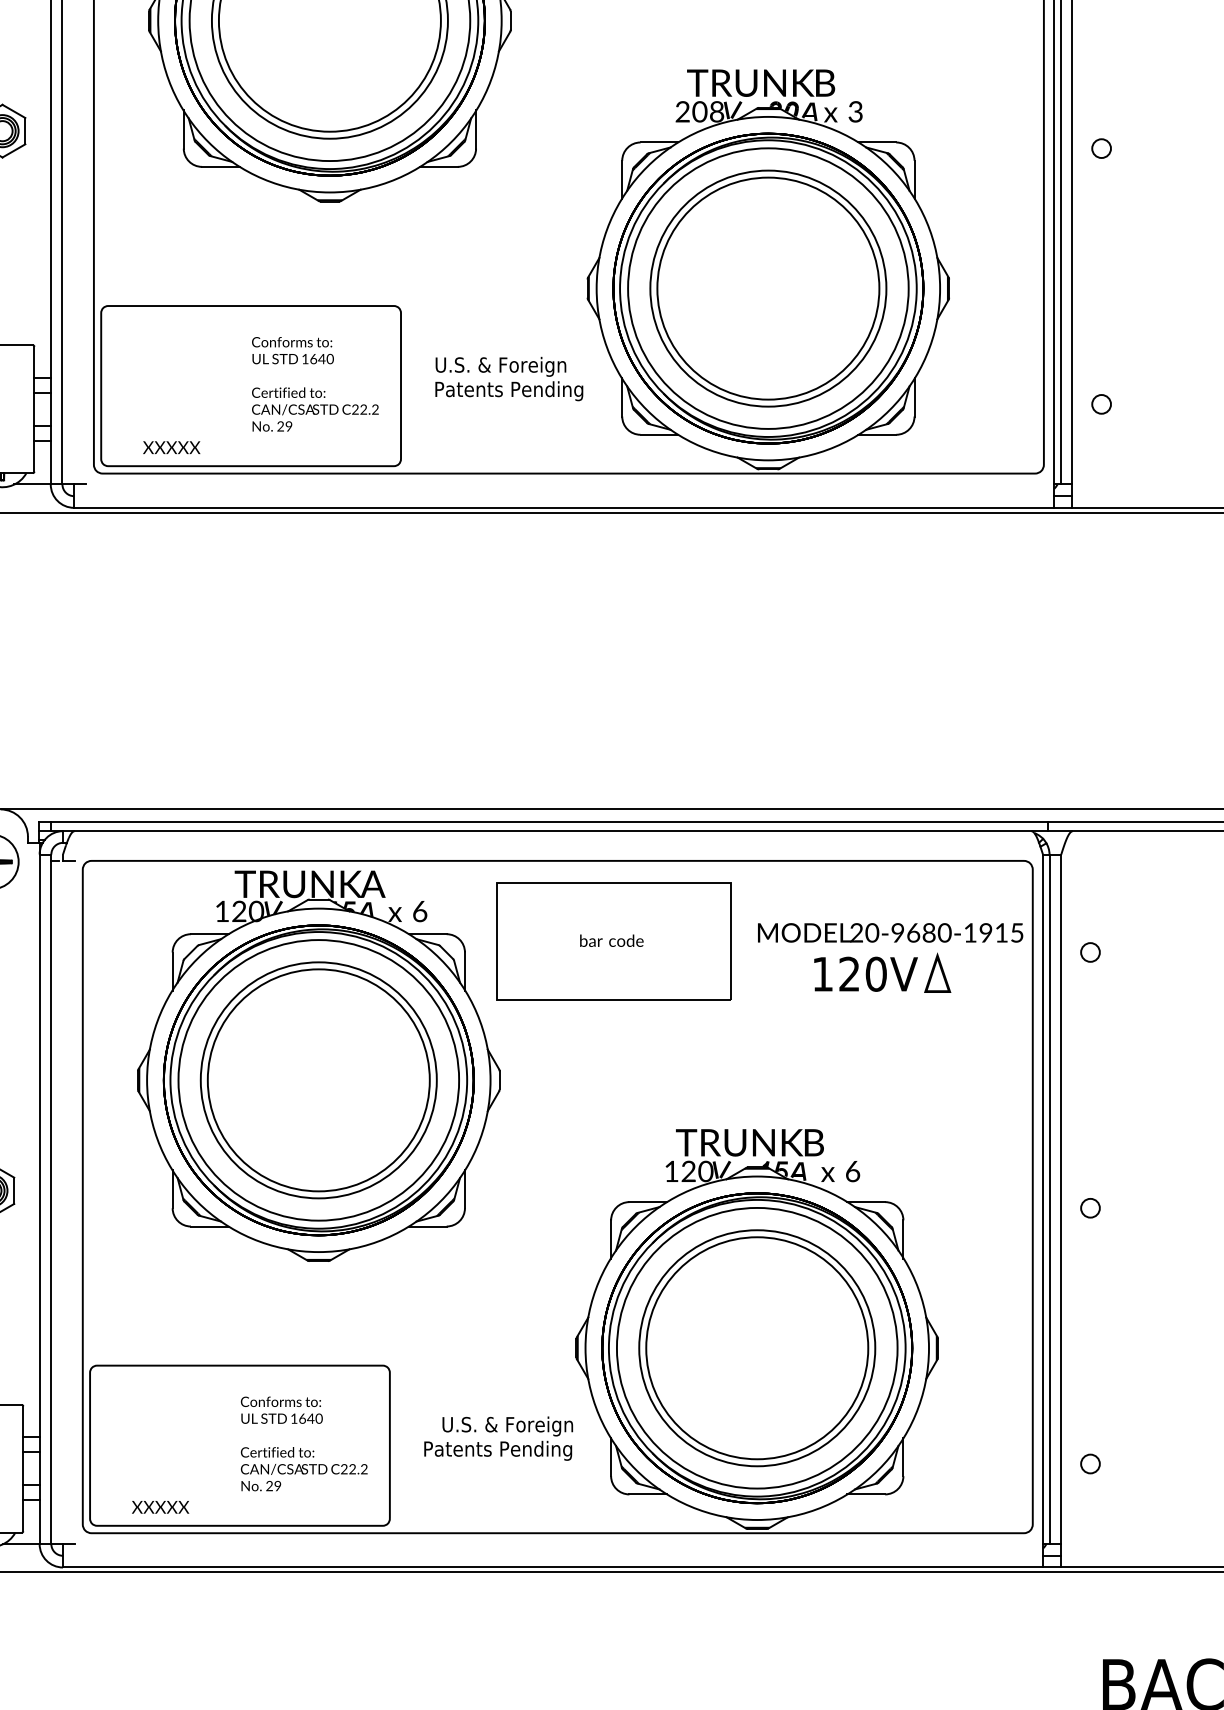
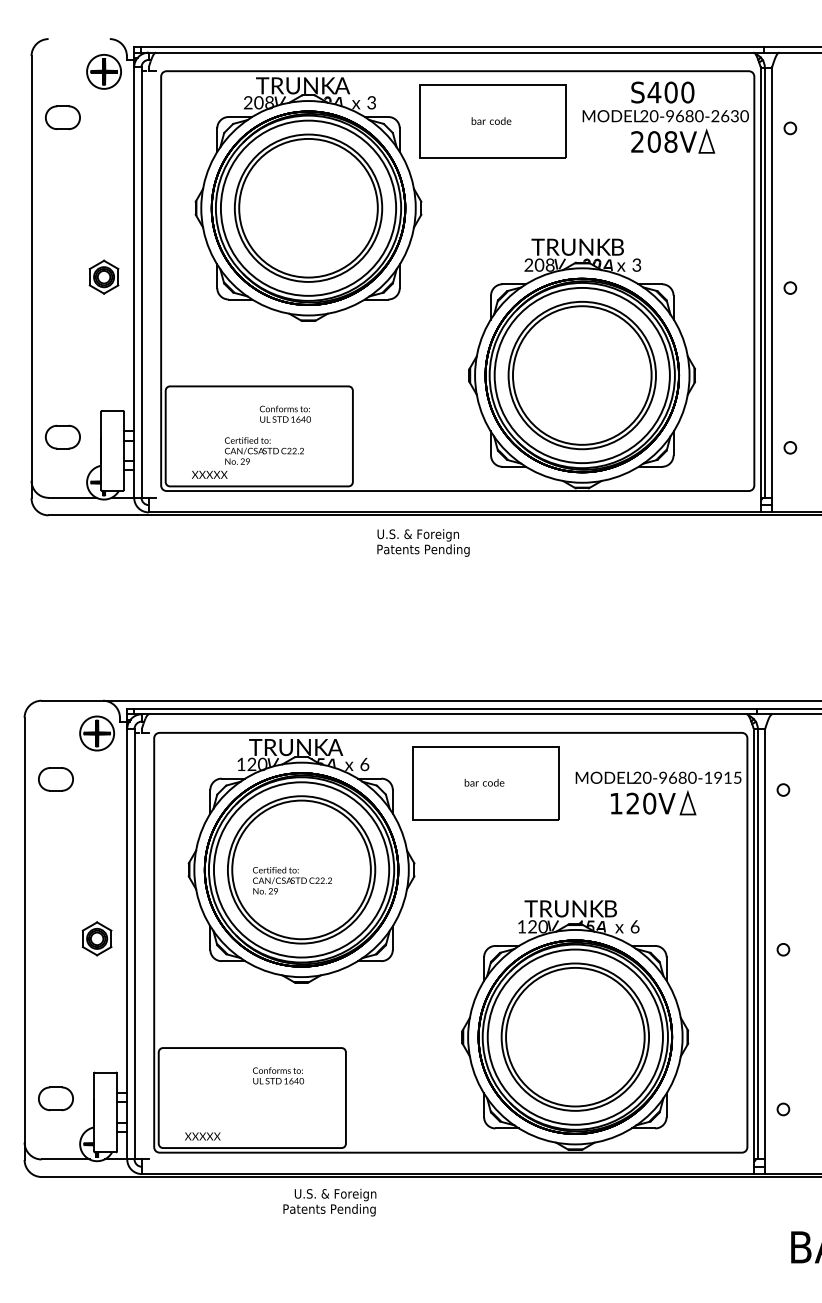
text: (509, 378) -> (423, 542), moved
text: (313, 408) -> (263, 450), moved
text: (498, 1438) -> (329, 1202), moved
text: (304, 1468) -> (292, 880), moved

